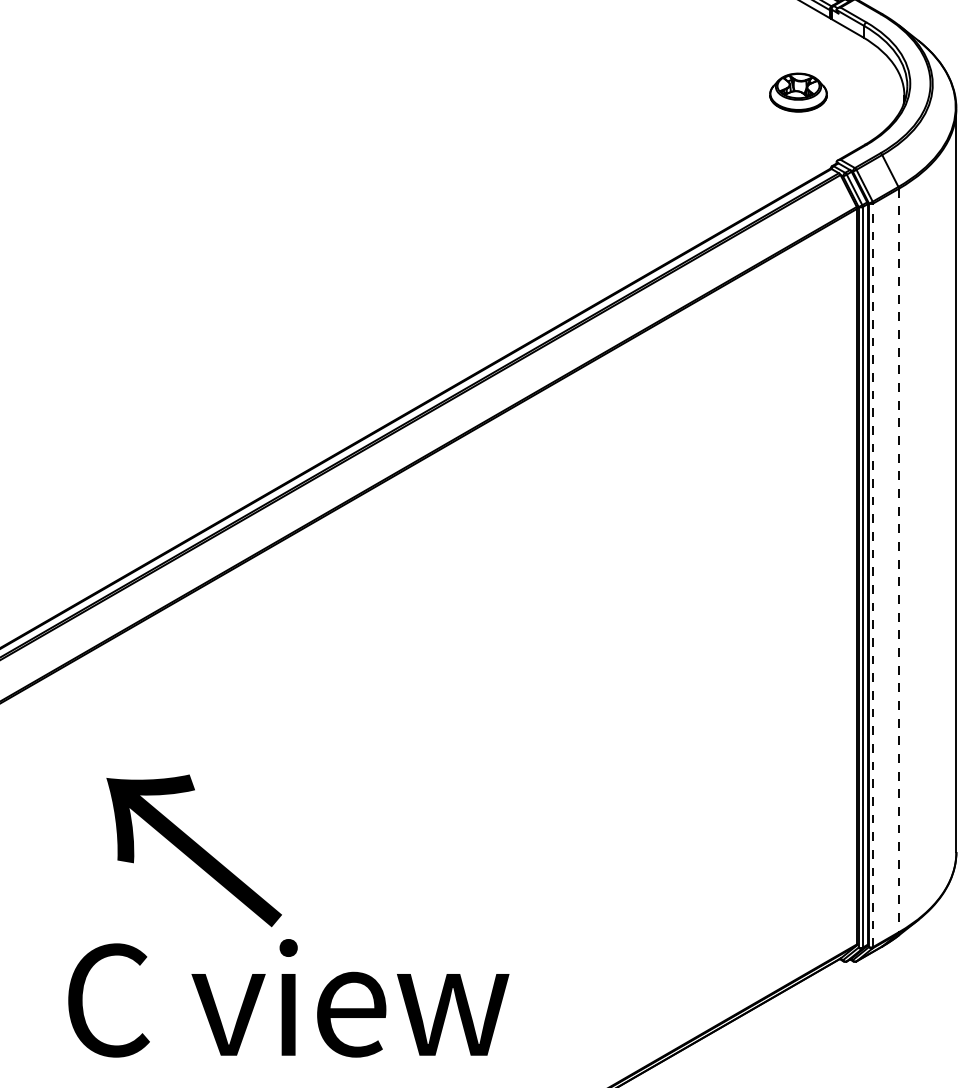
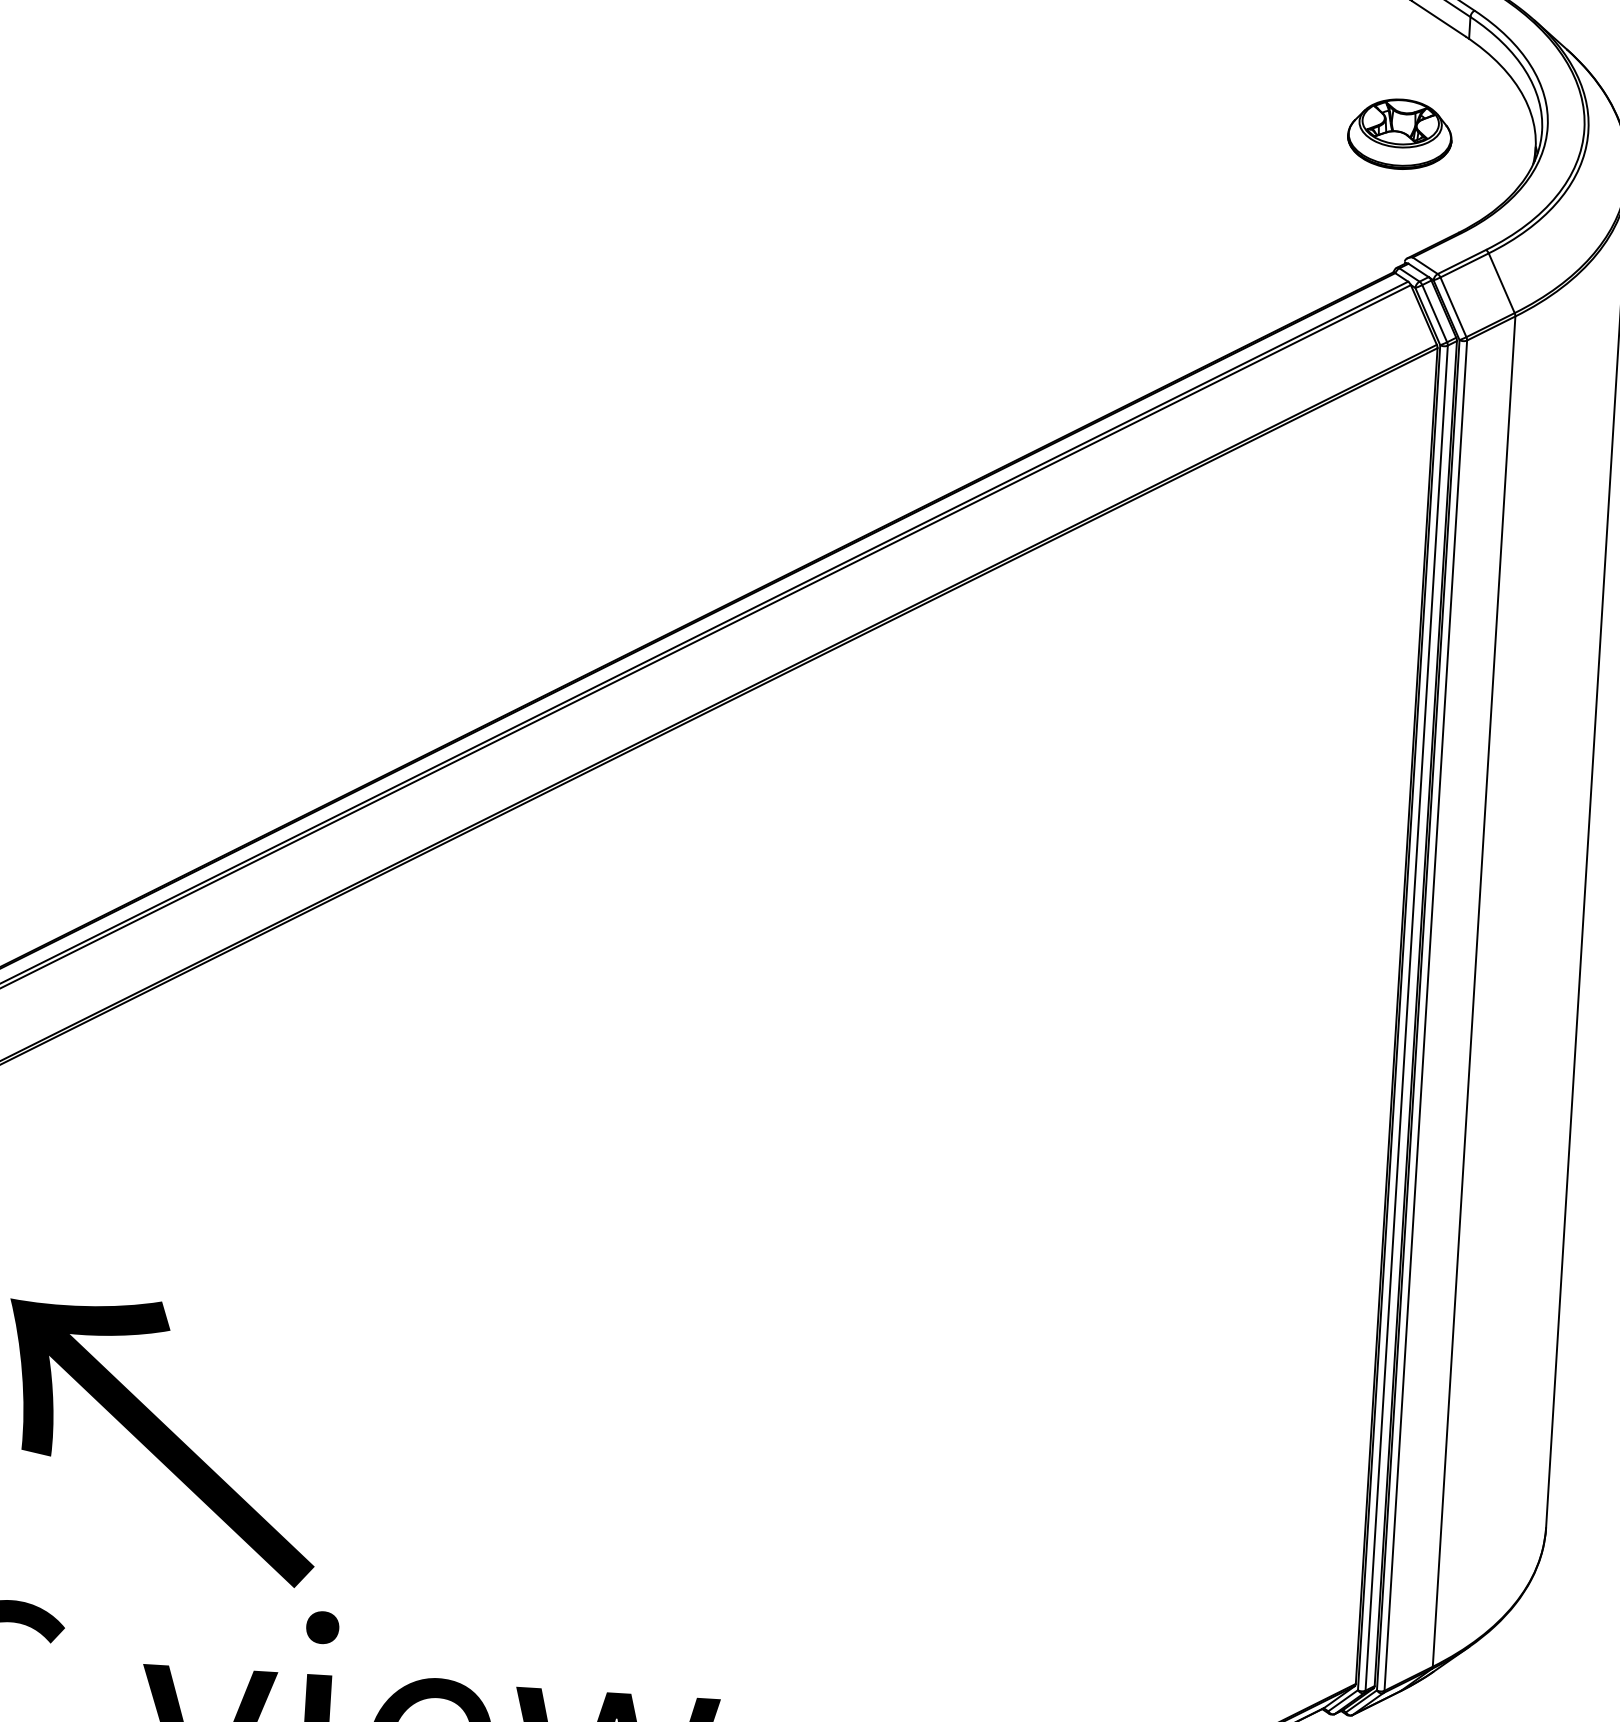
part: (798, 92) -> (1399, 133), moved
line: (898, 560) -> (1473, 991), dashed -> solid
line: (873, 575) -> (1426, 1016), dashed -> solid

